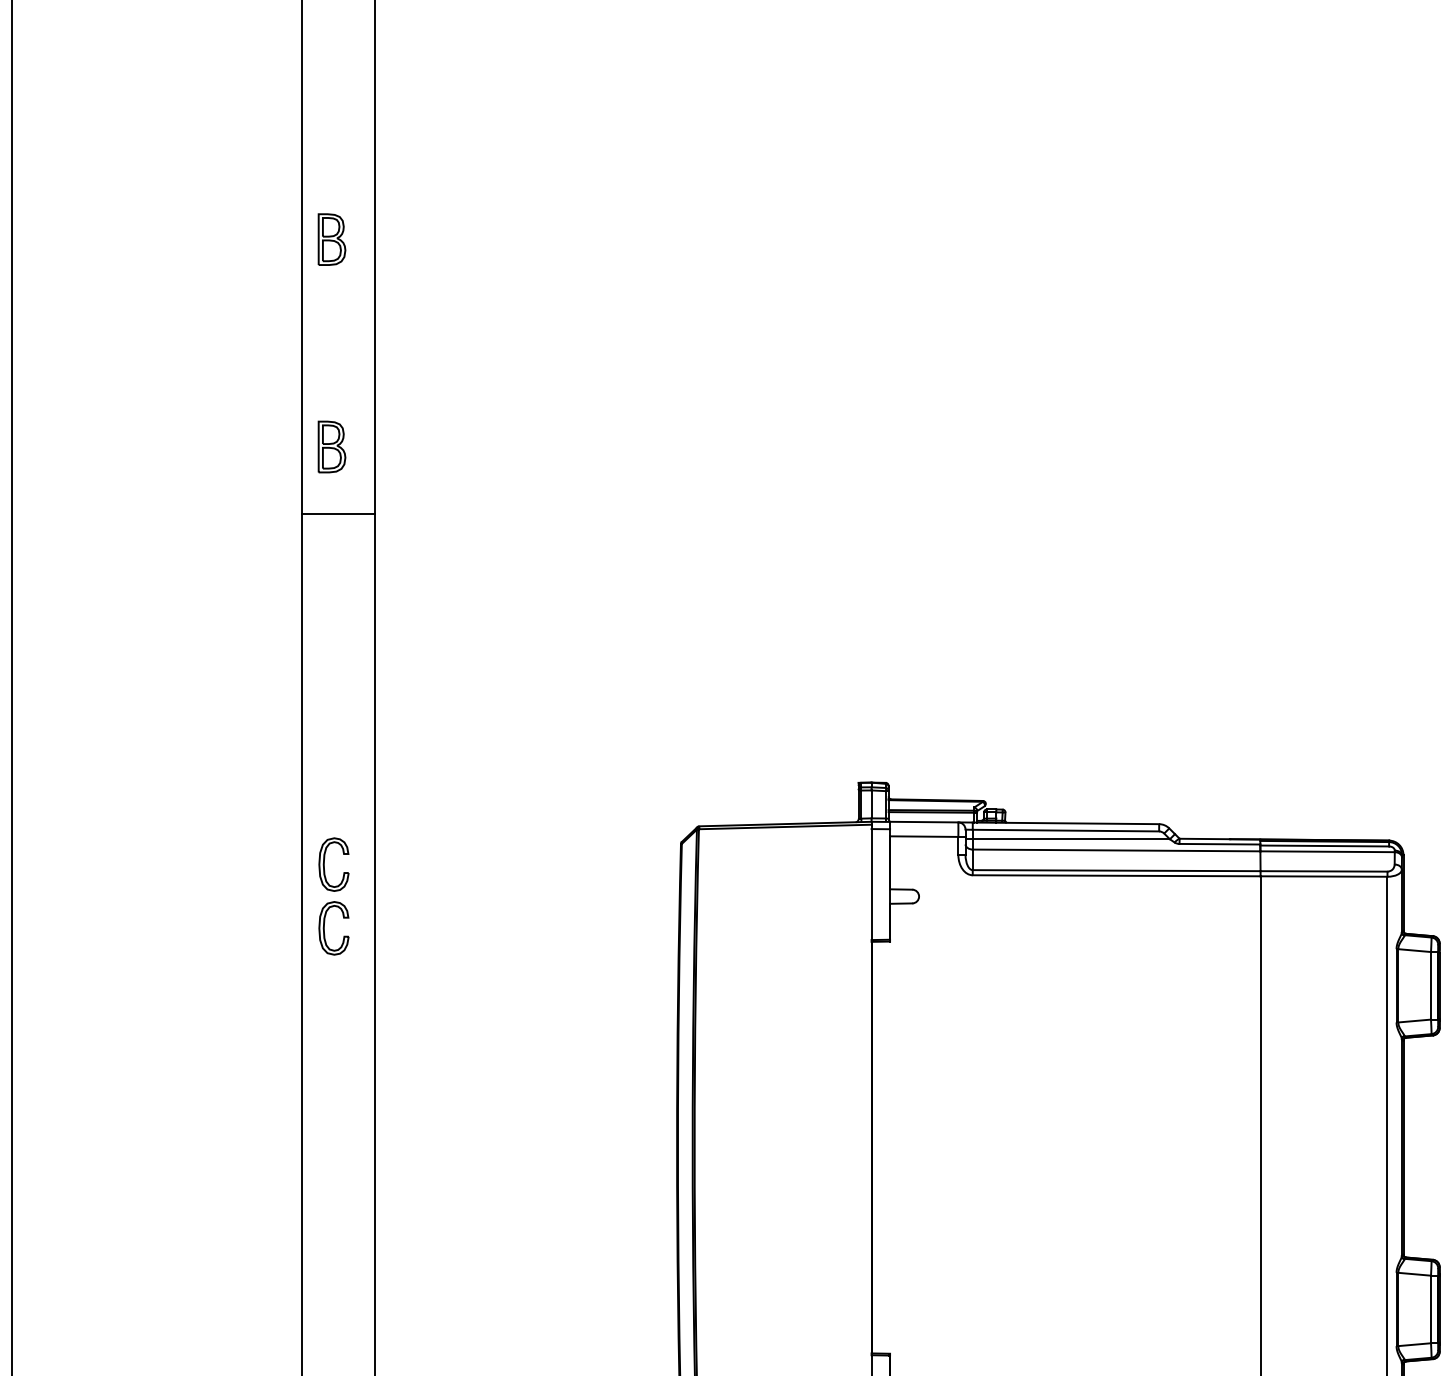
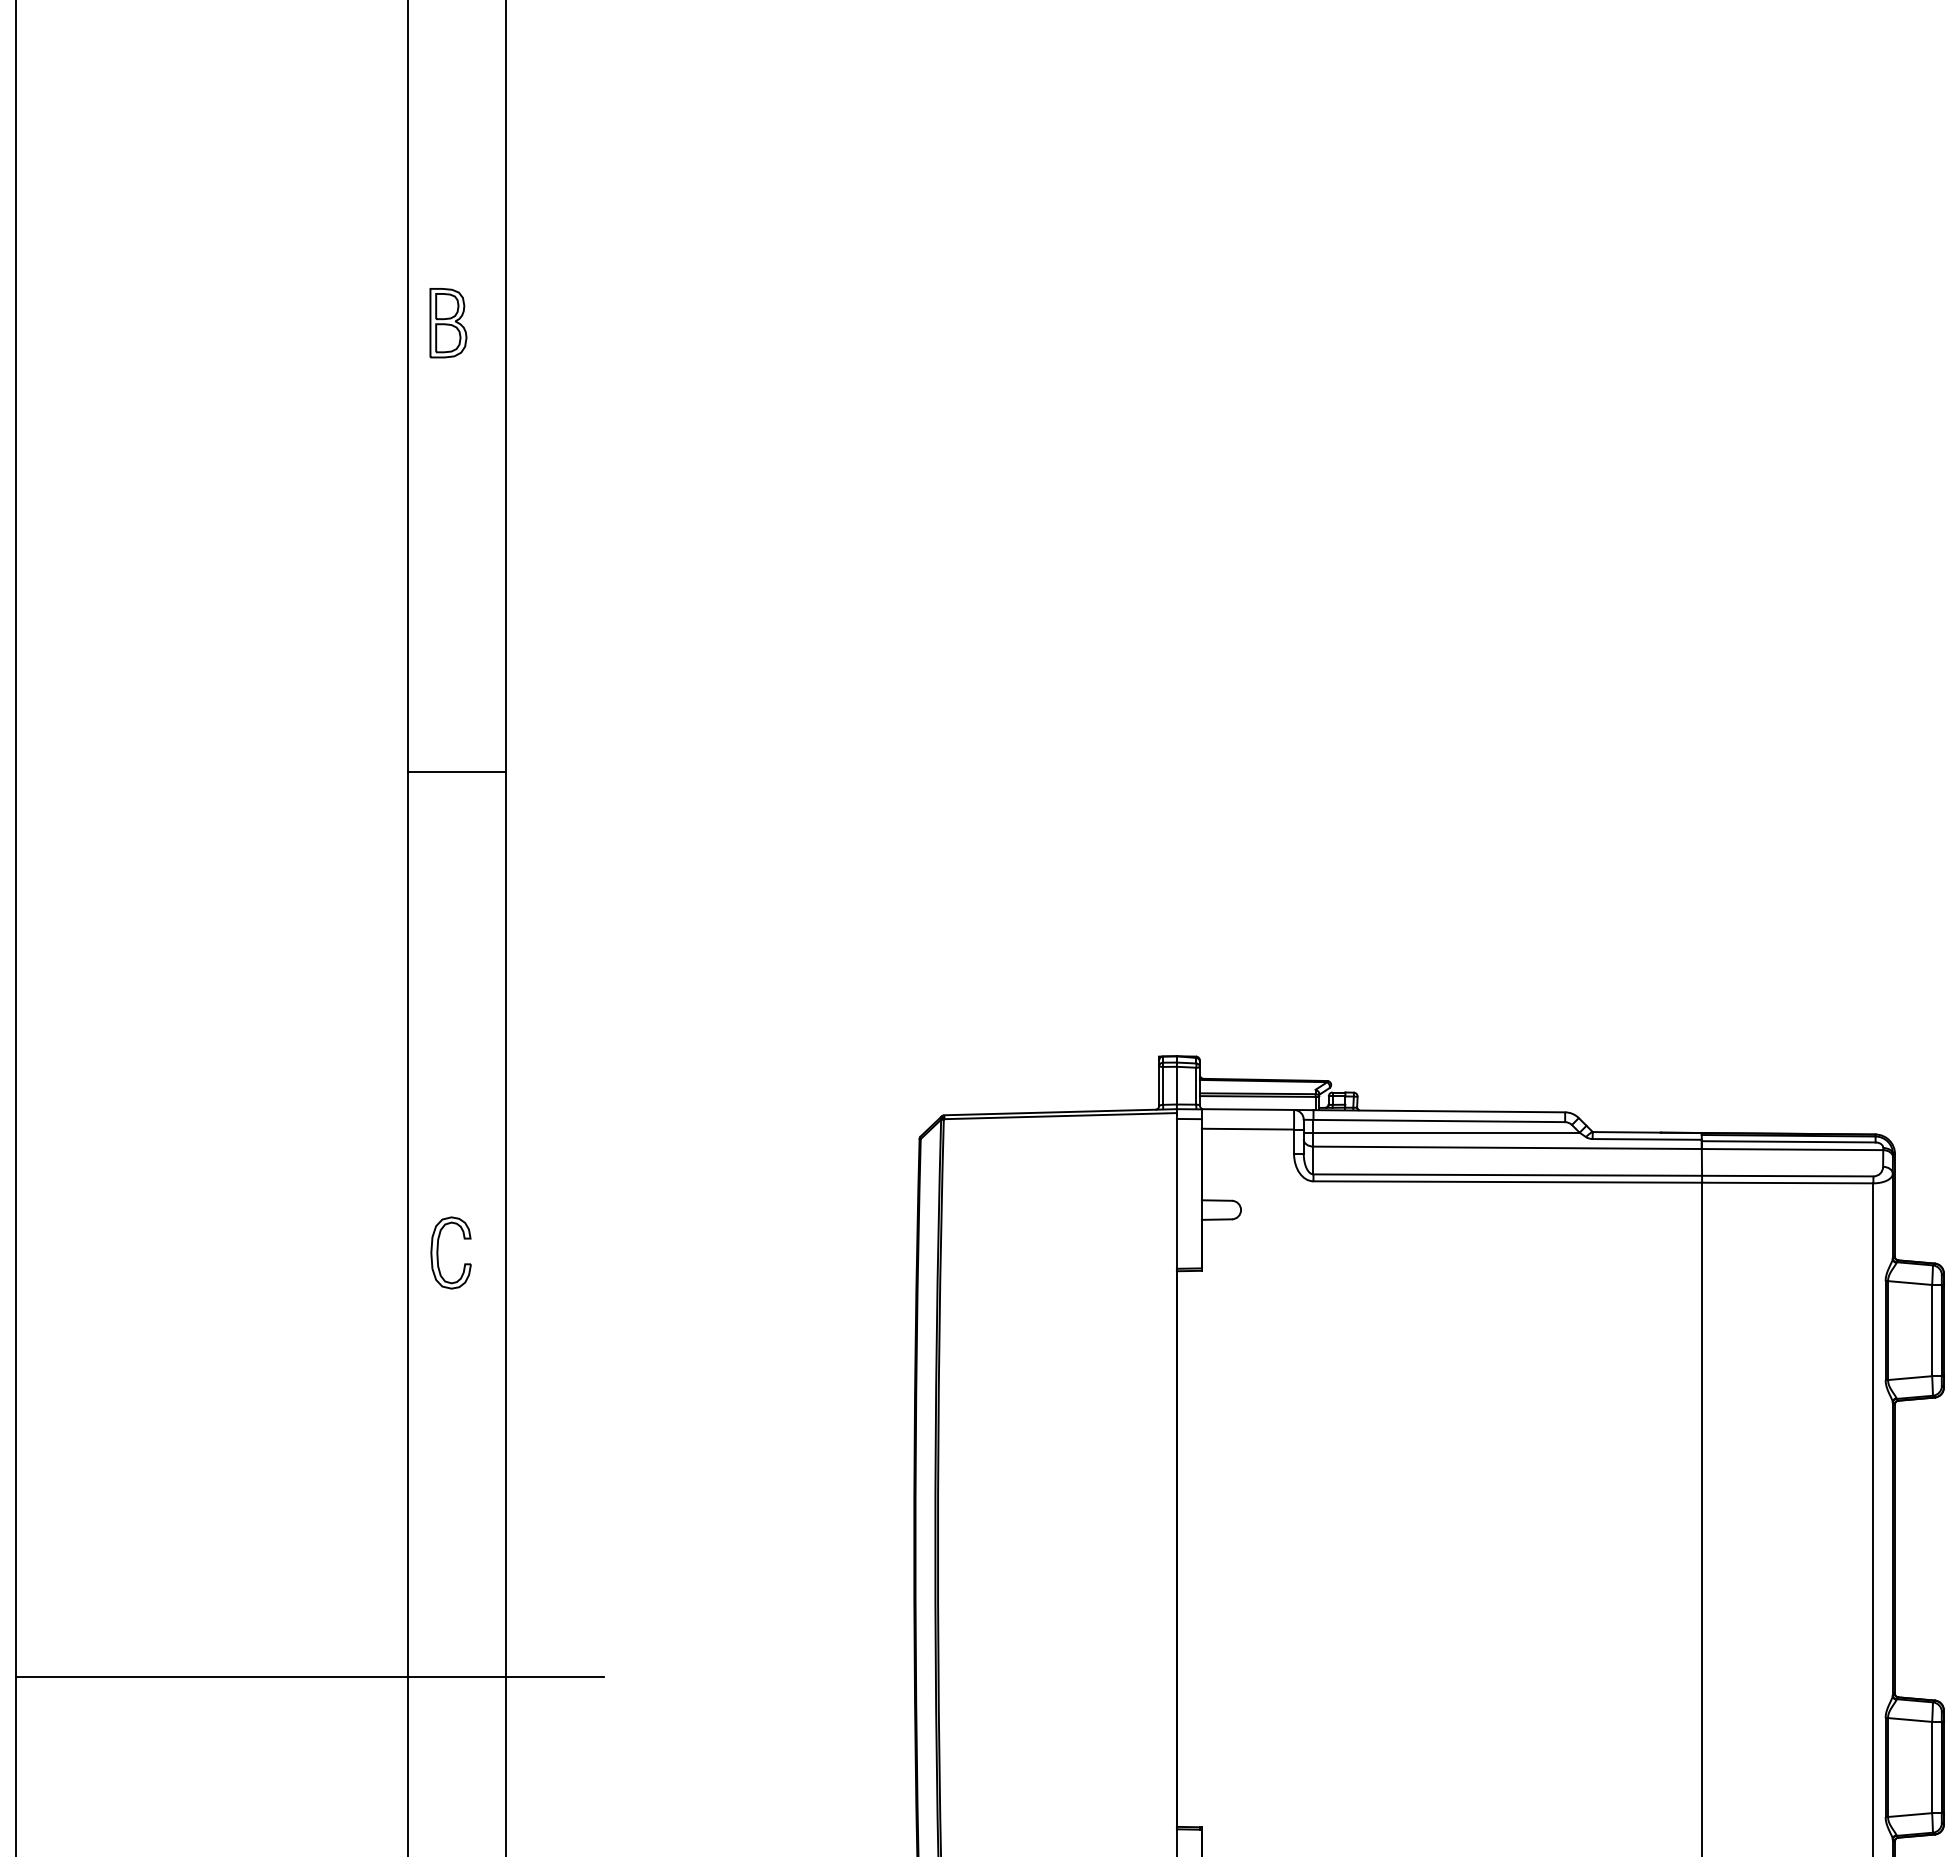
part: (332, 447) -> (448, 603), removed
line: (338, 513) -> (457, 772), moved
part: (324, 864) -> (438, 1166), removed
line: (229, 1242) -> (310, 1676), added

